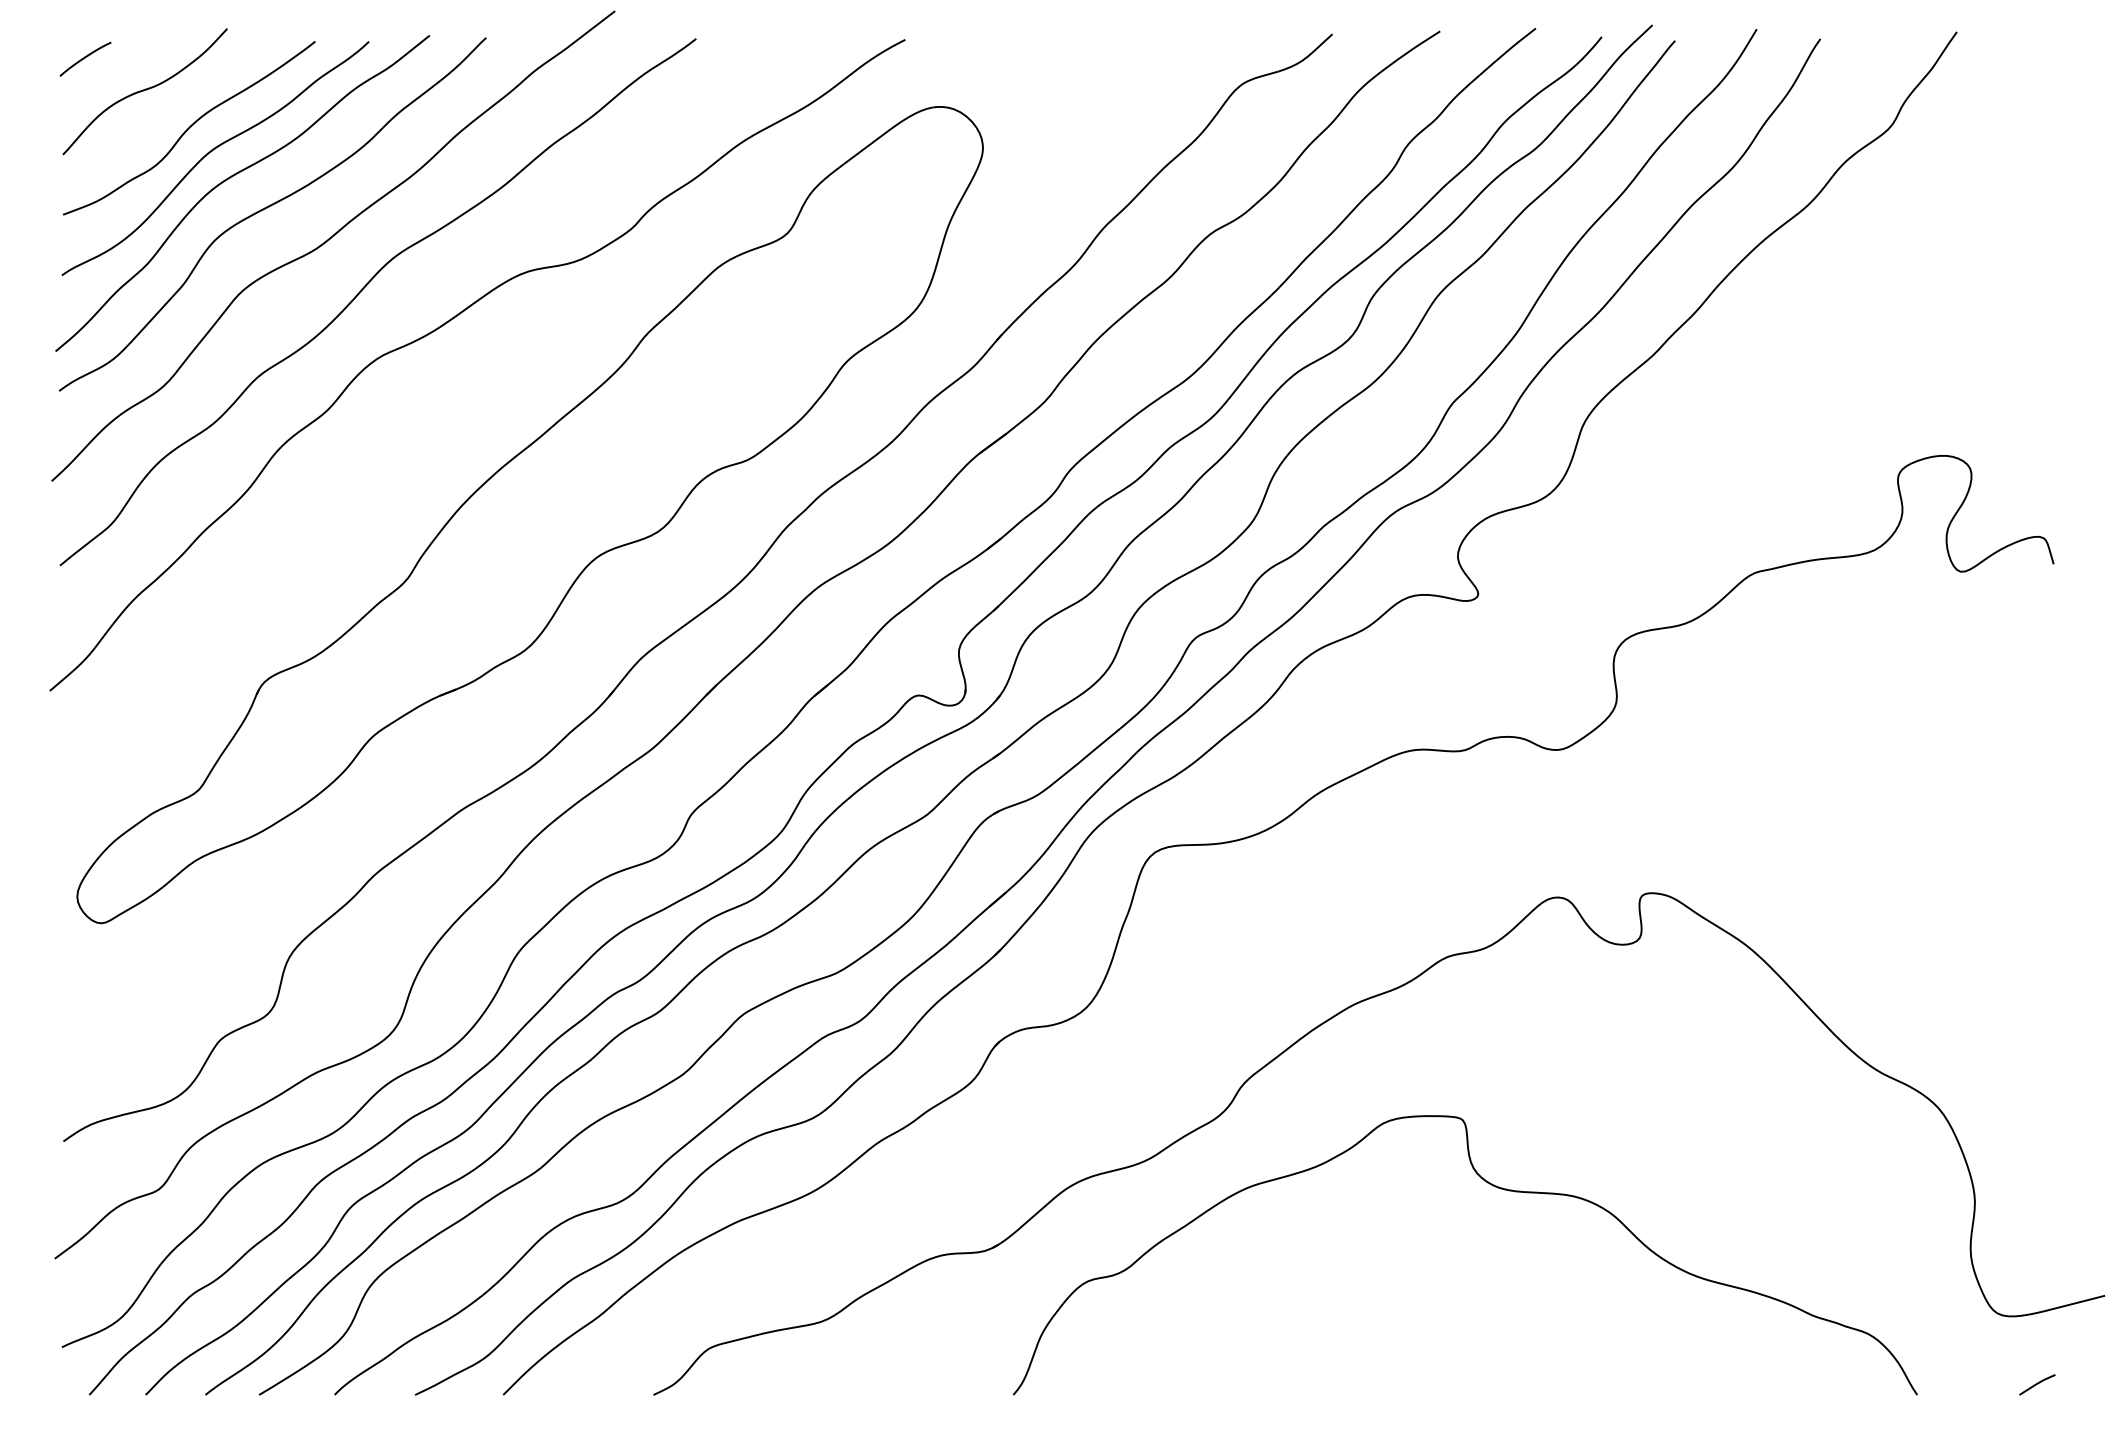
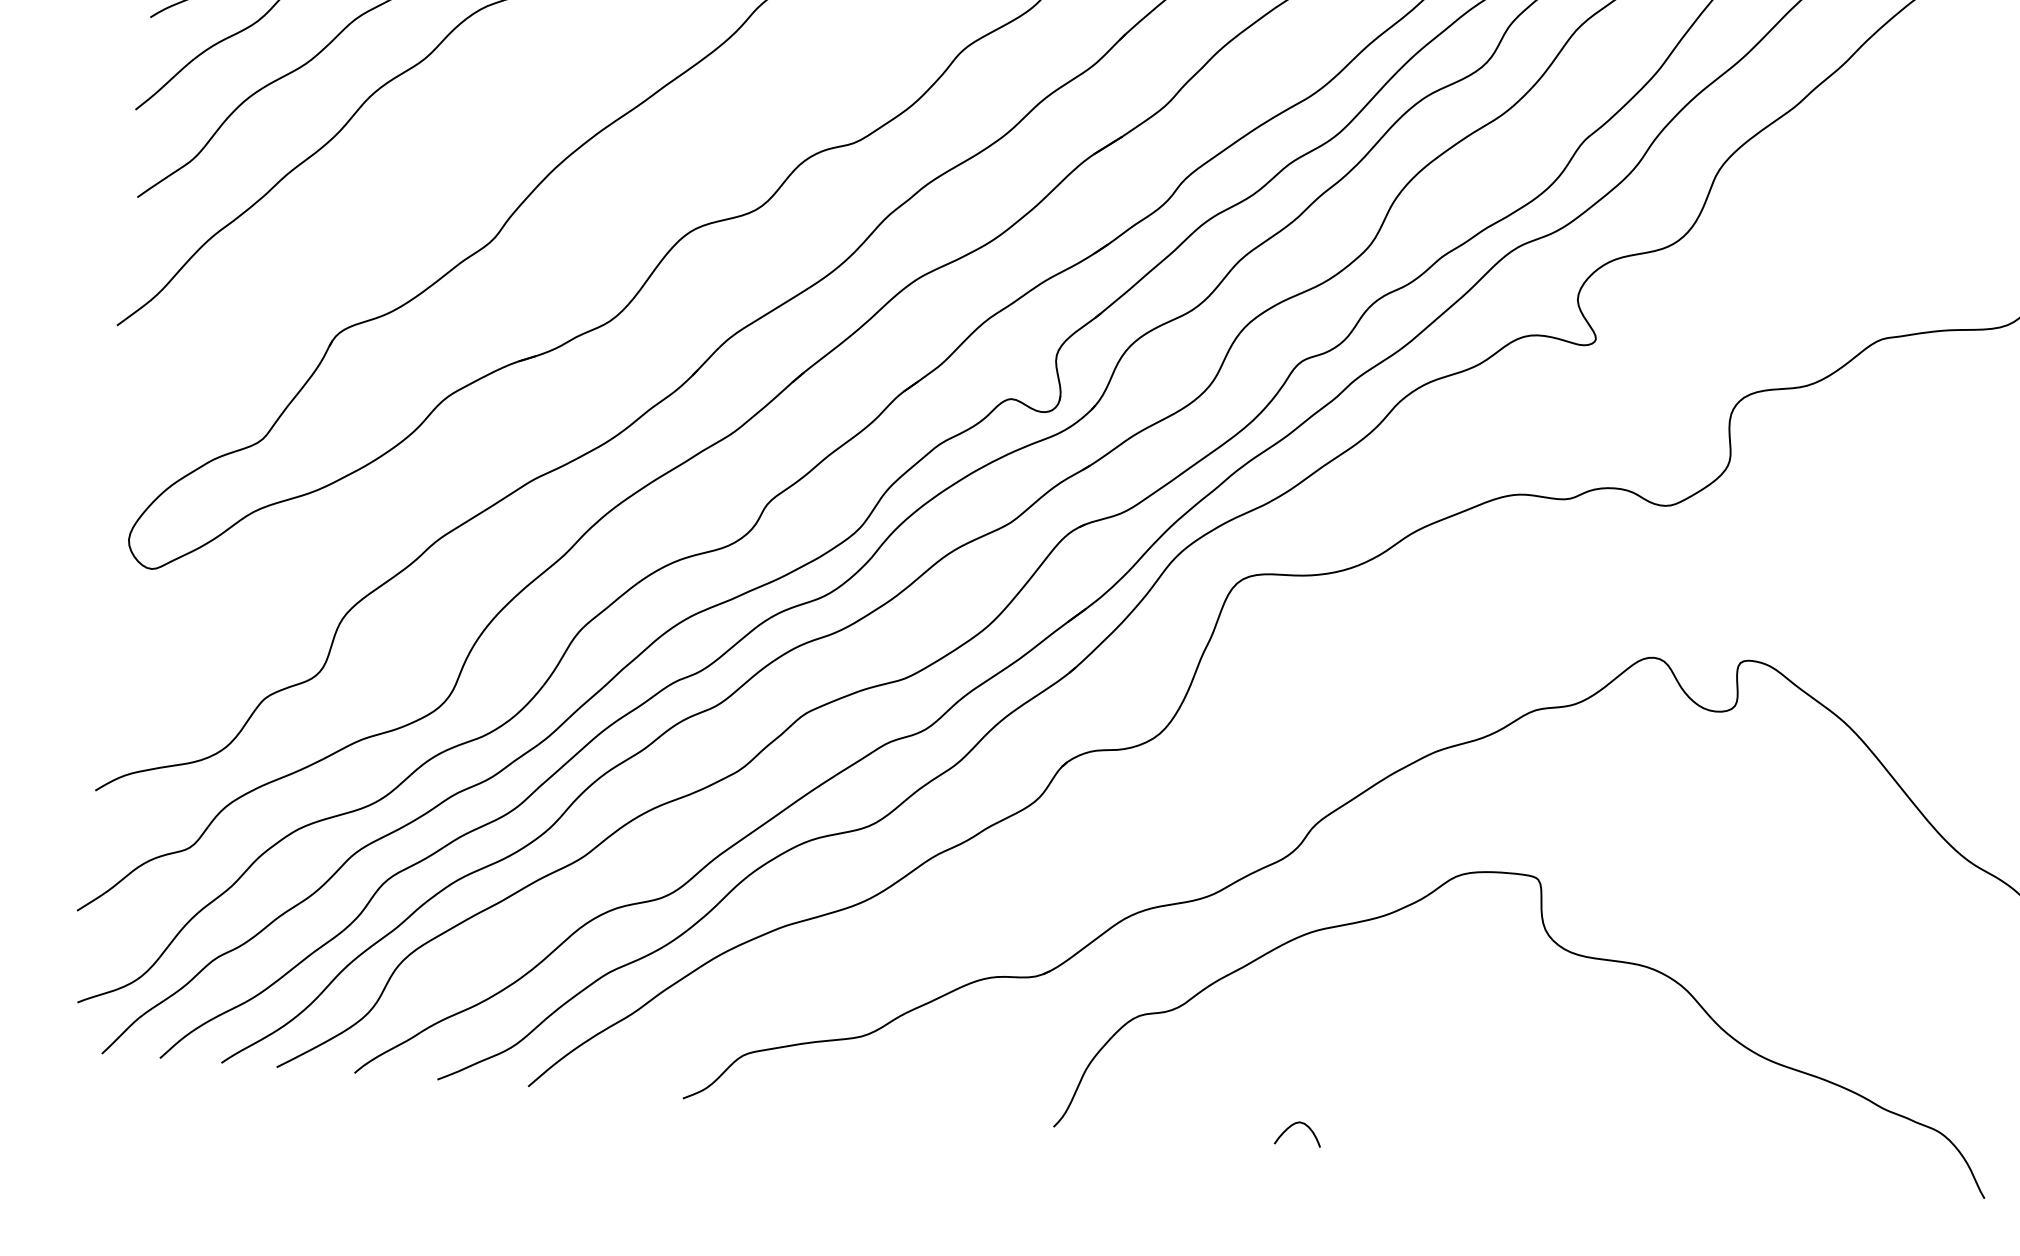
curve: (1245, 1375) -> (1294, 1125), added

